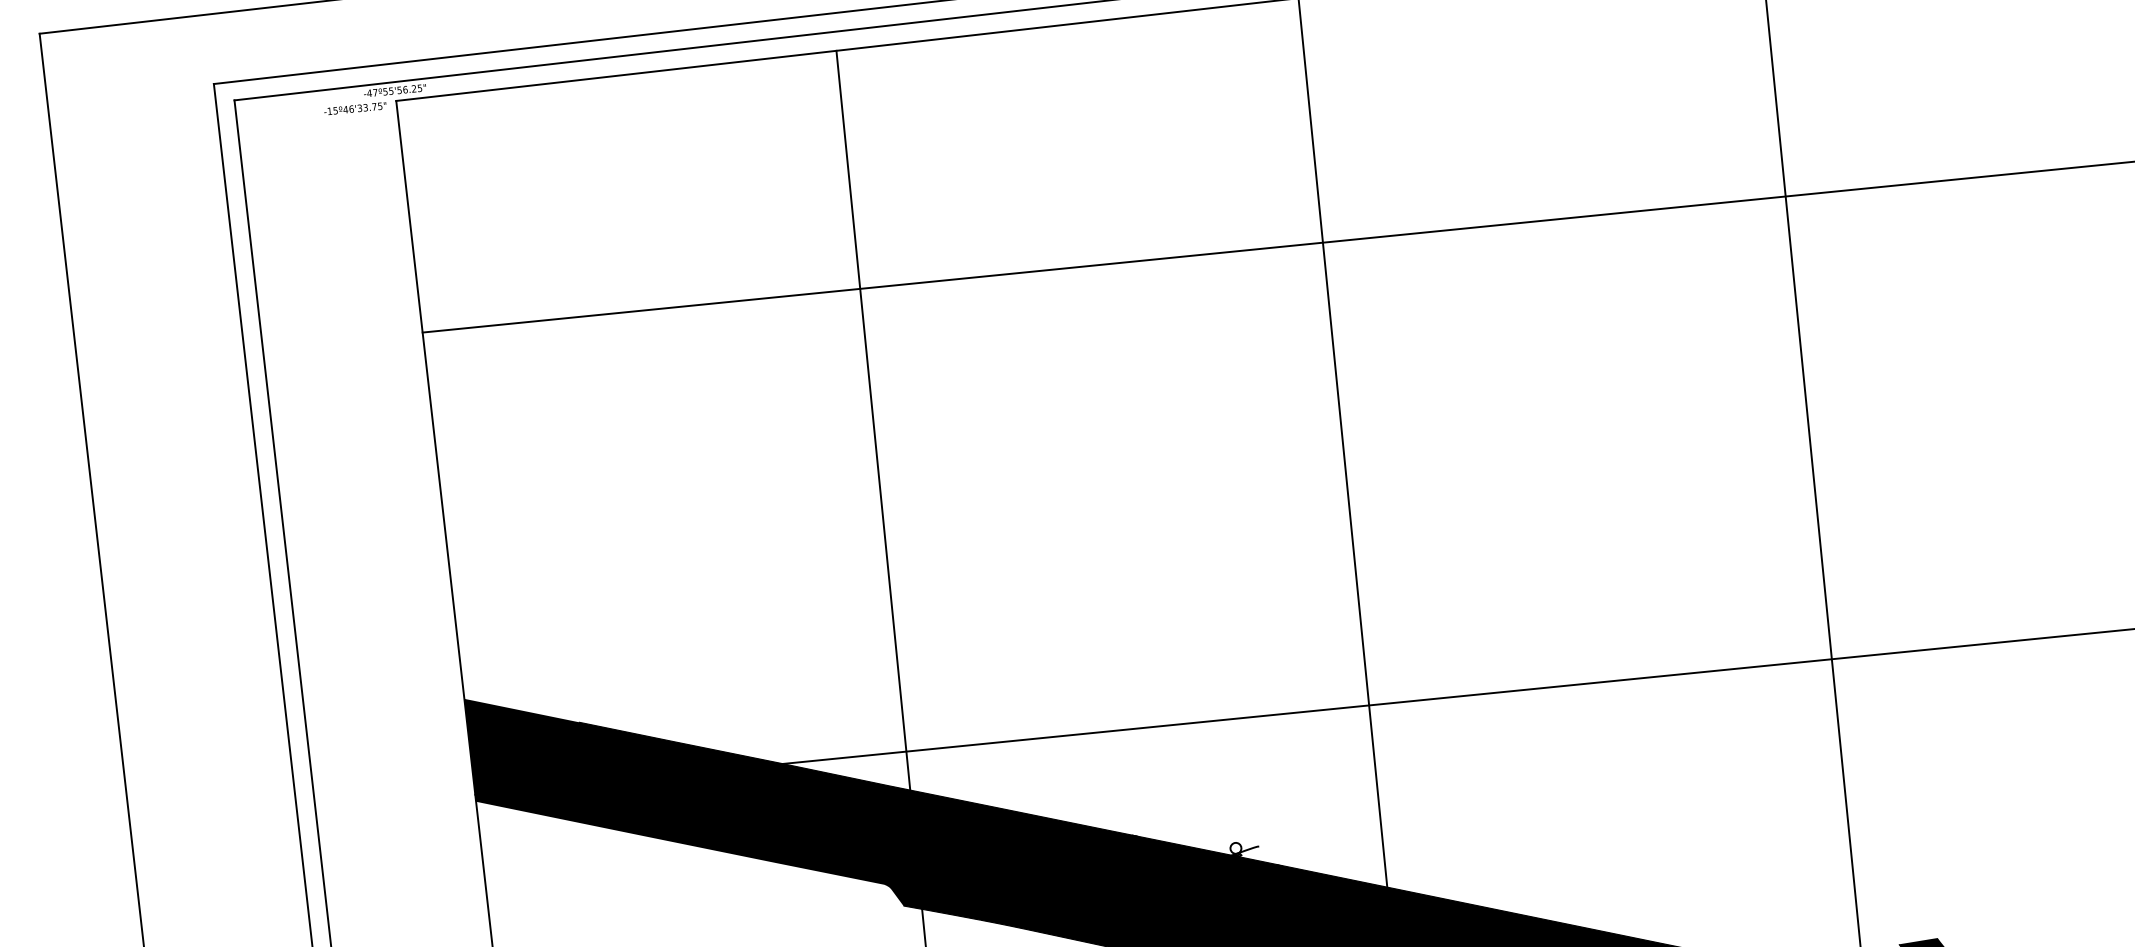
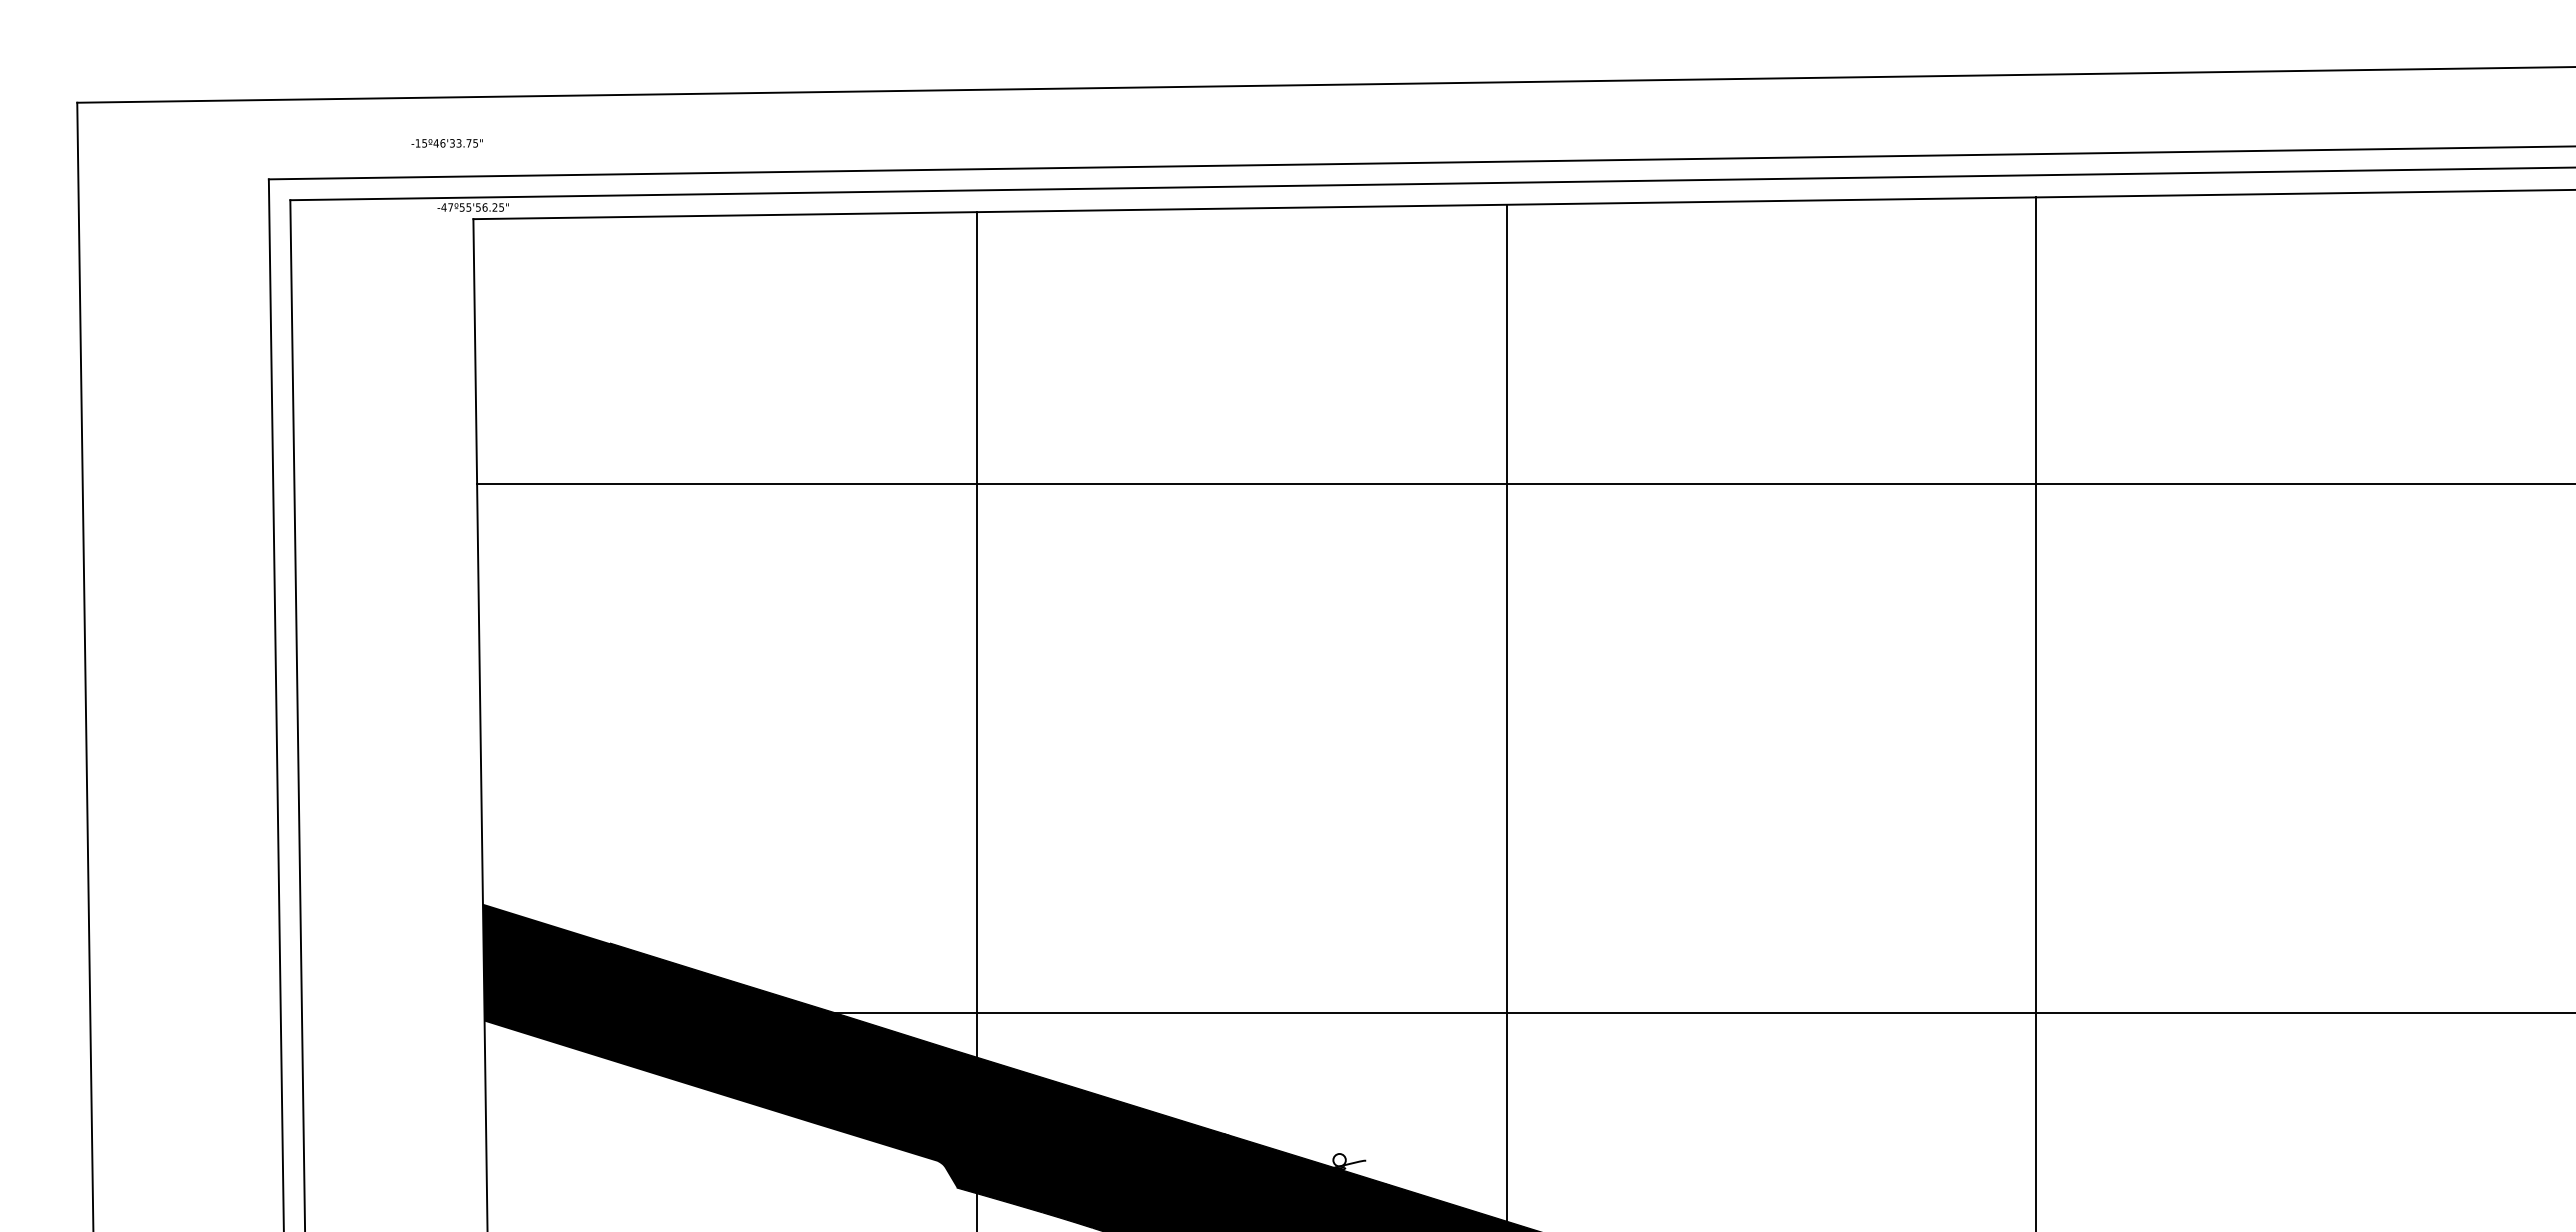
text: (354, 108) -> (446, 143), moved

